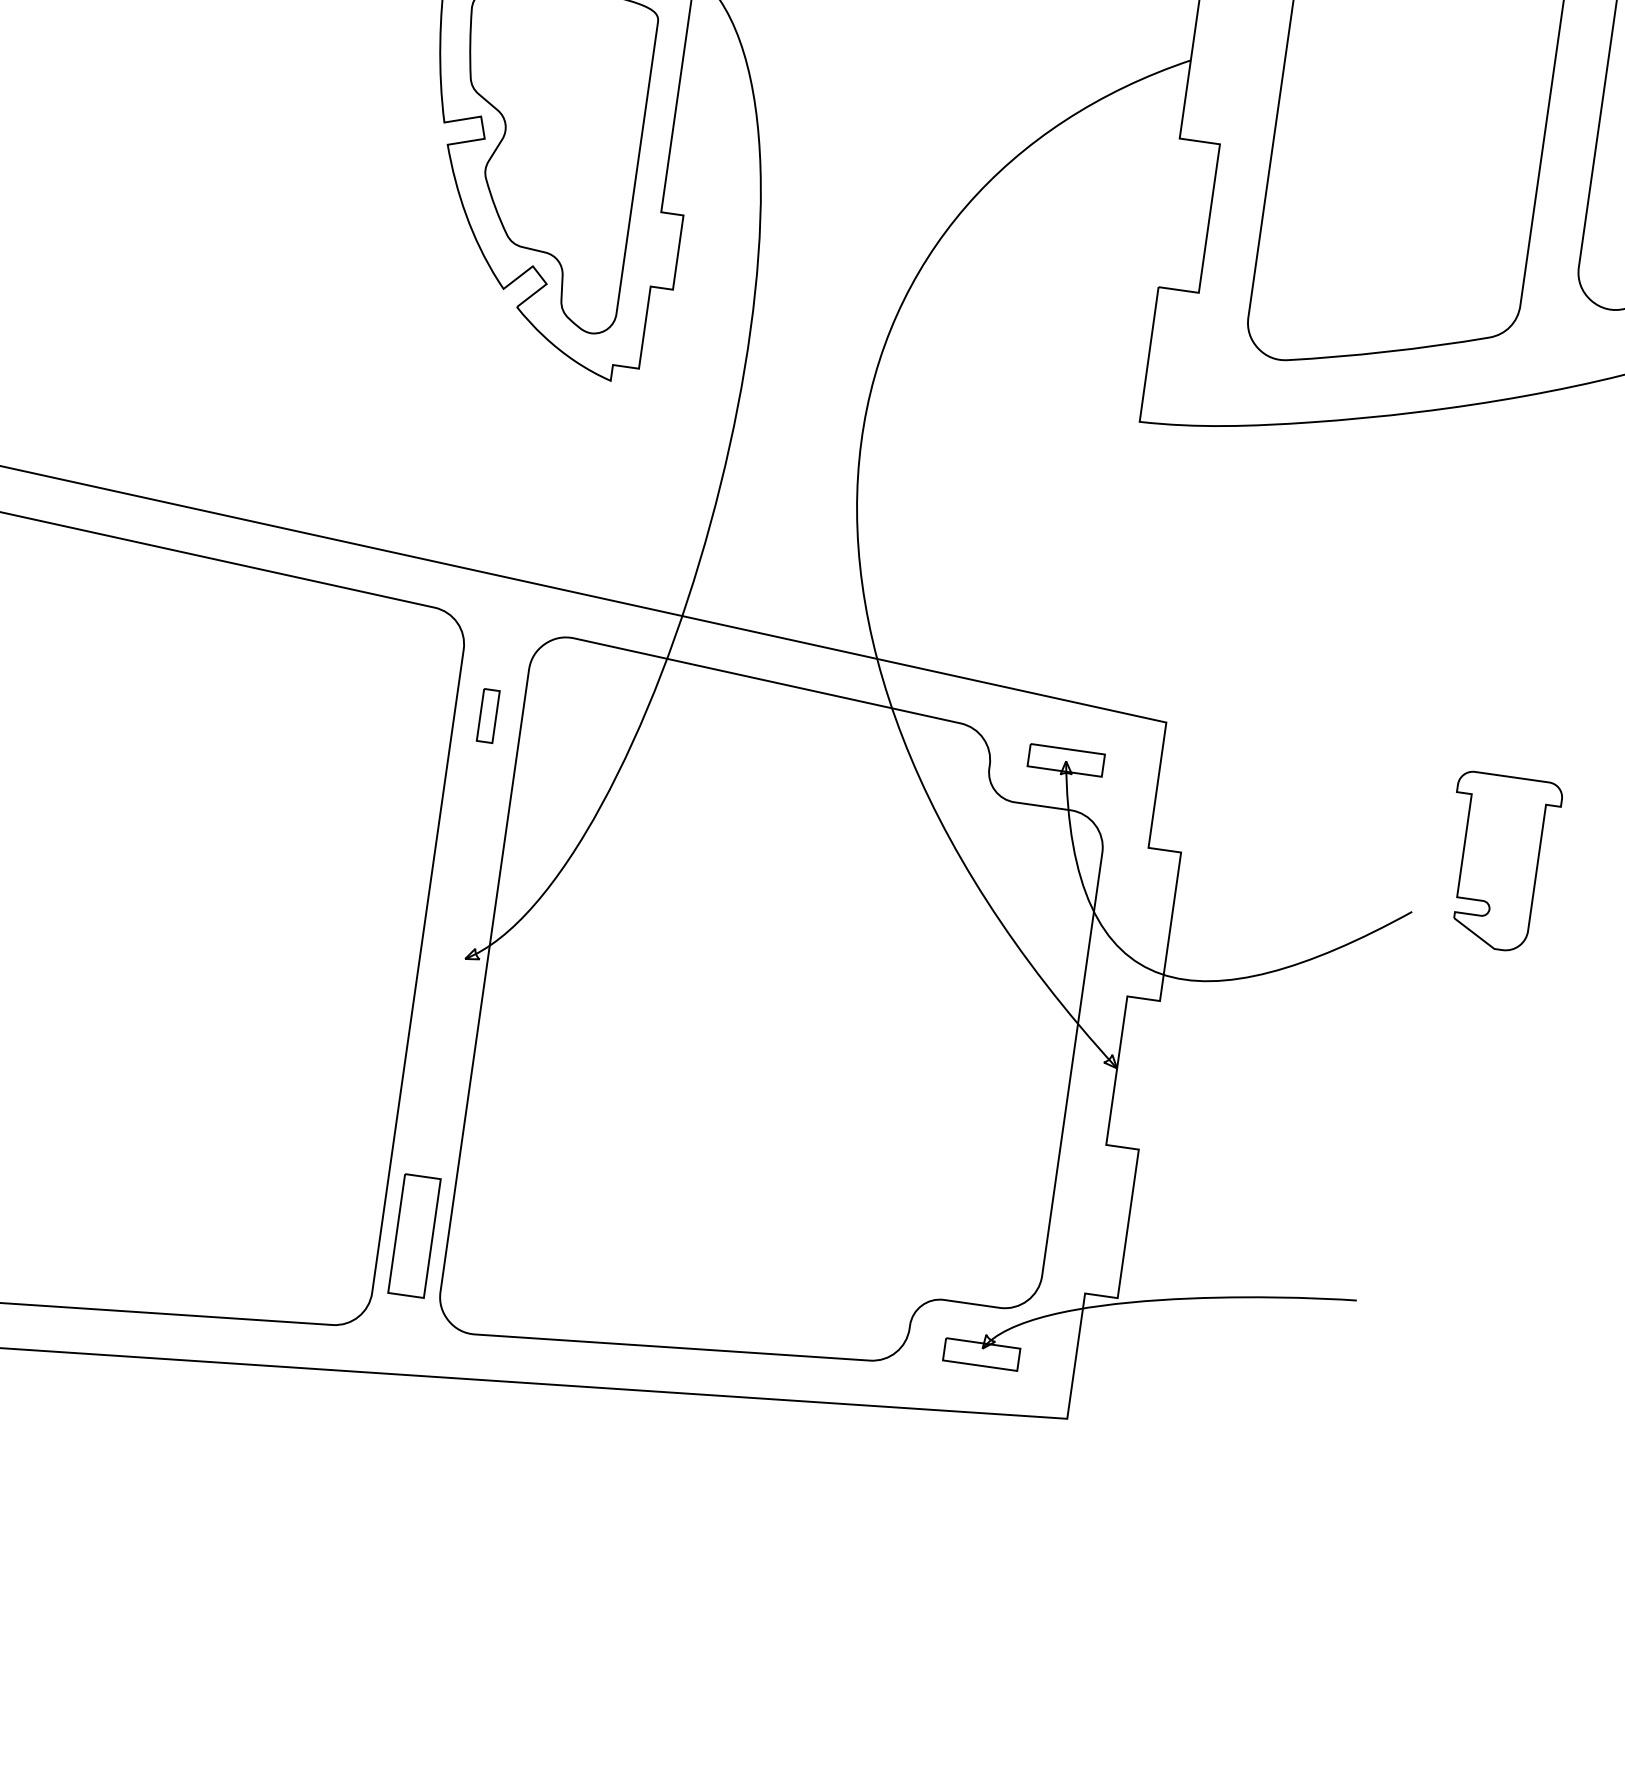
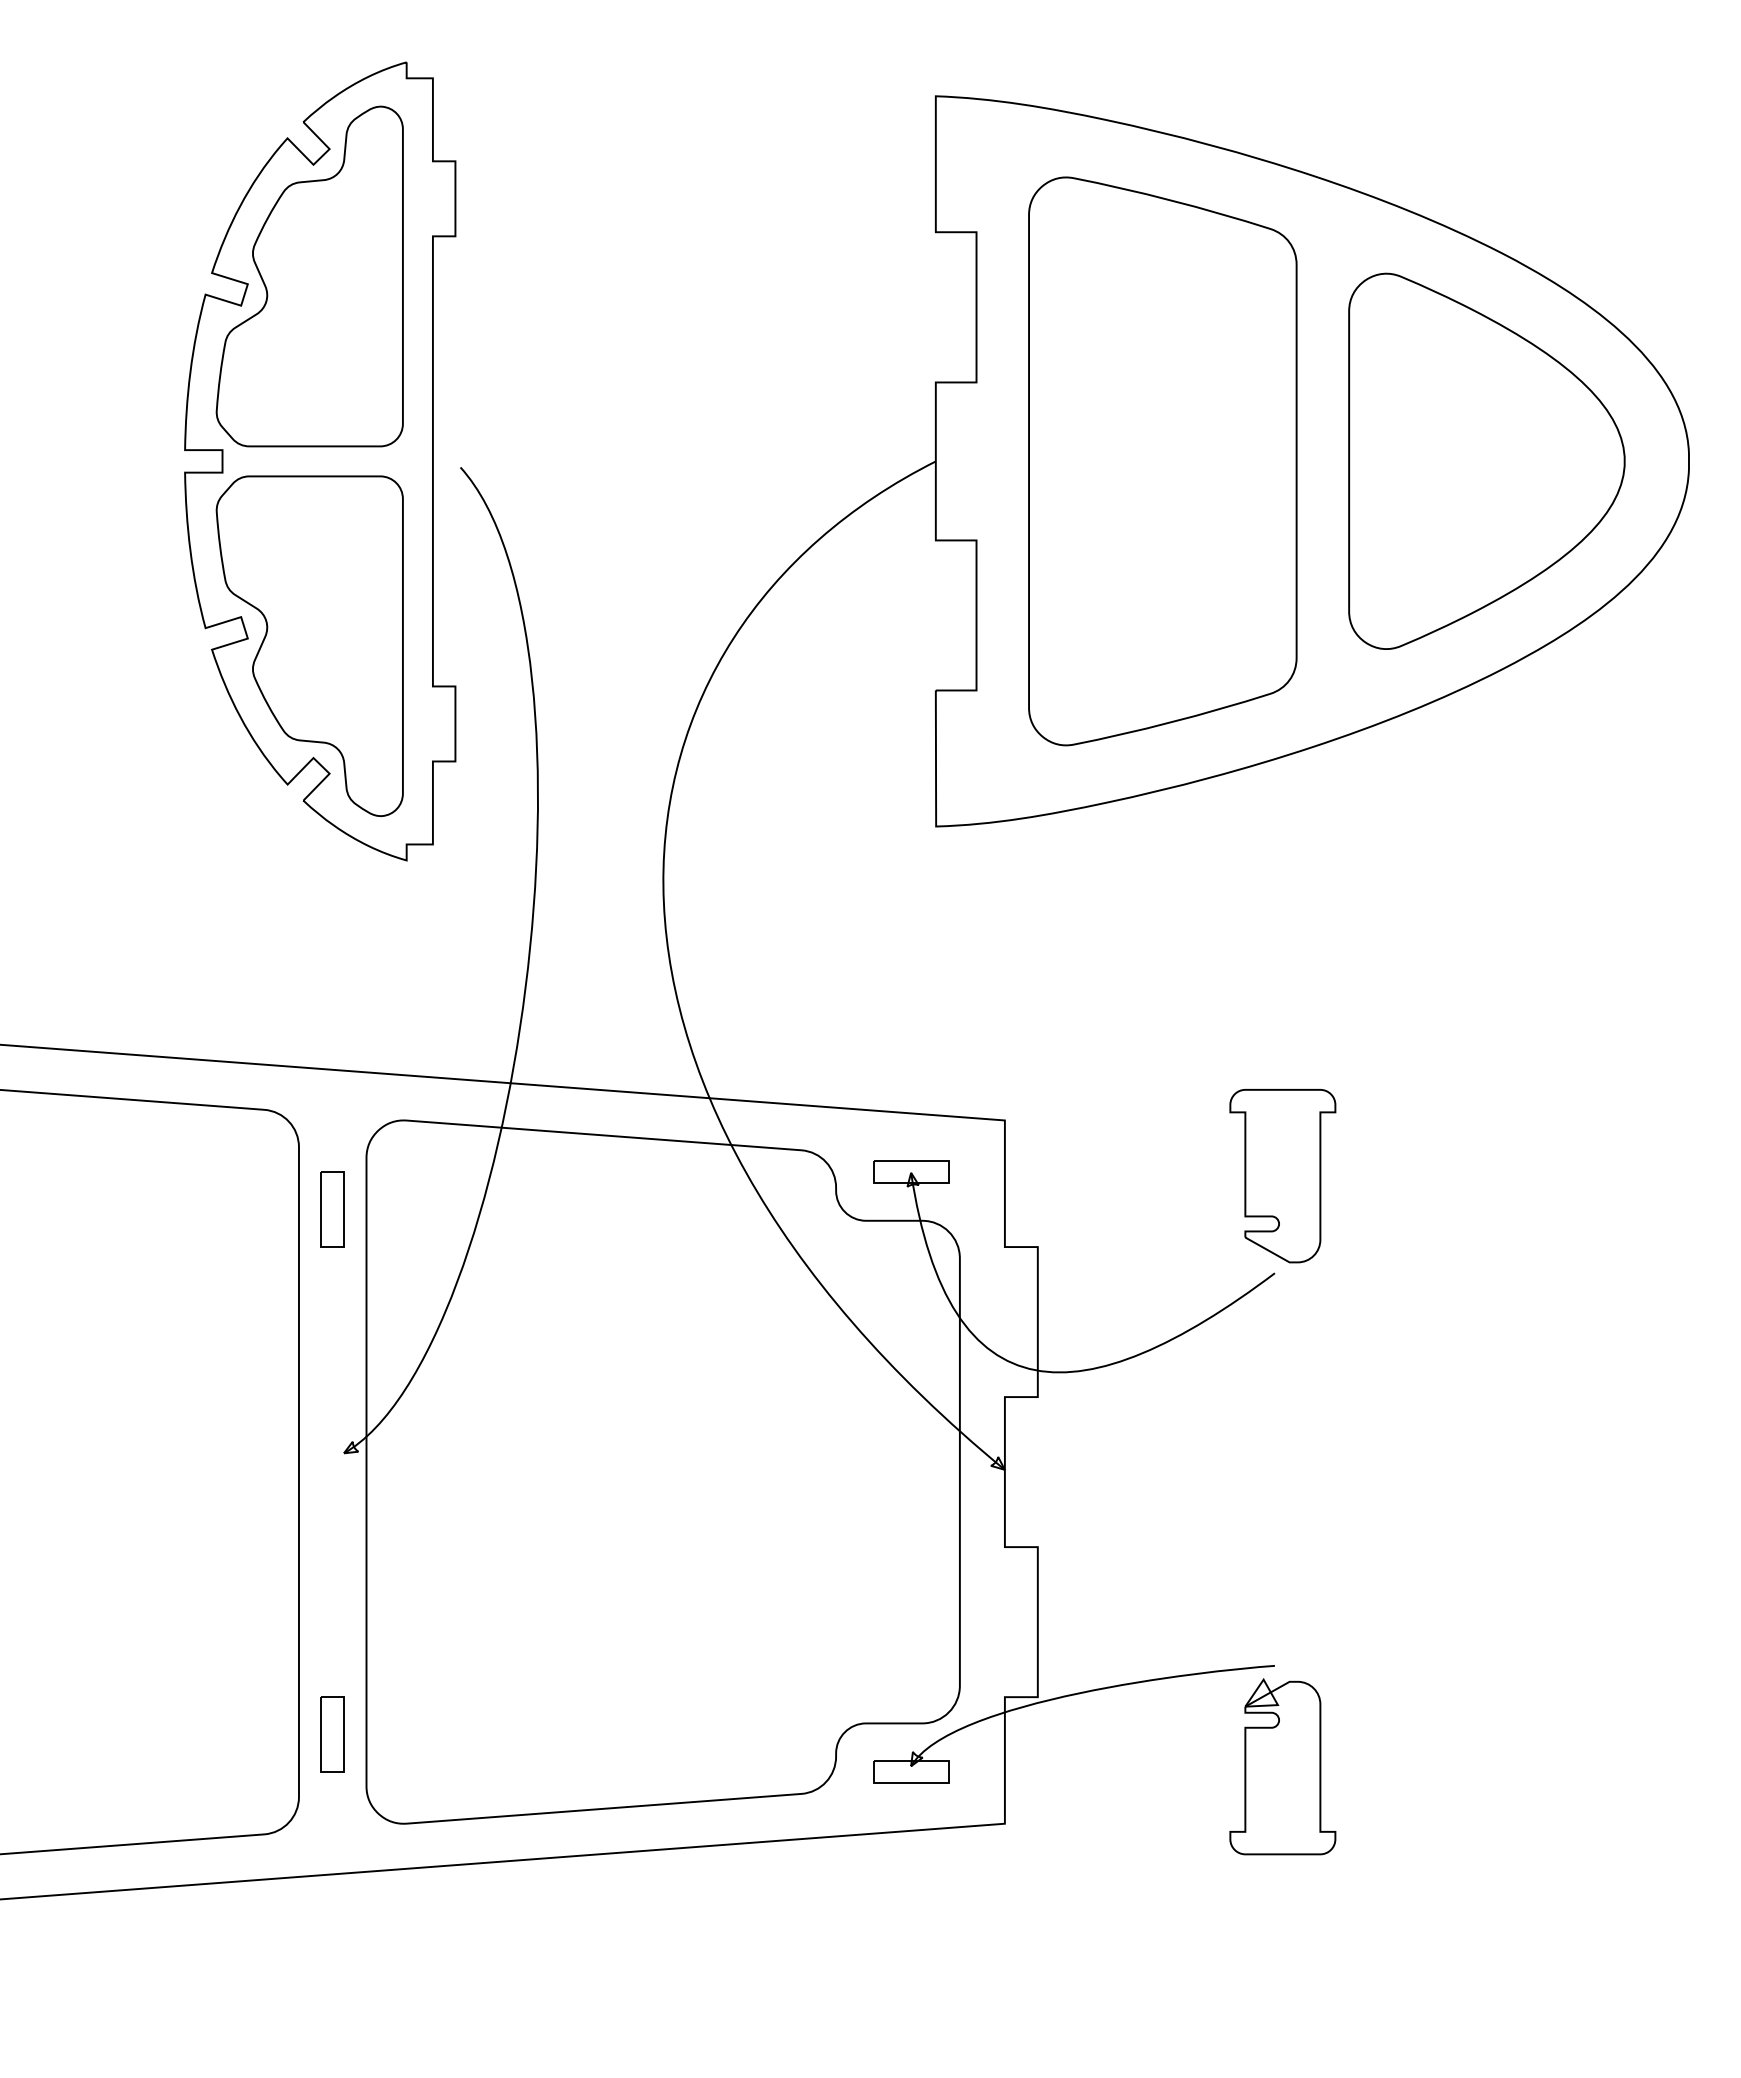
part: (488, 715) -> (332, 1209), size x1.43
part: (1499, 862) -> (1282, 1176), moved
part: (414, 1235) -> (332, 1734), size x0.62
part: (1350, 1401) -> (1282, 1766), added

